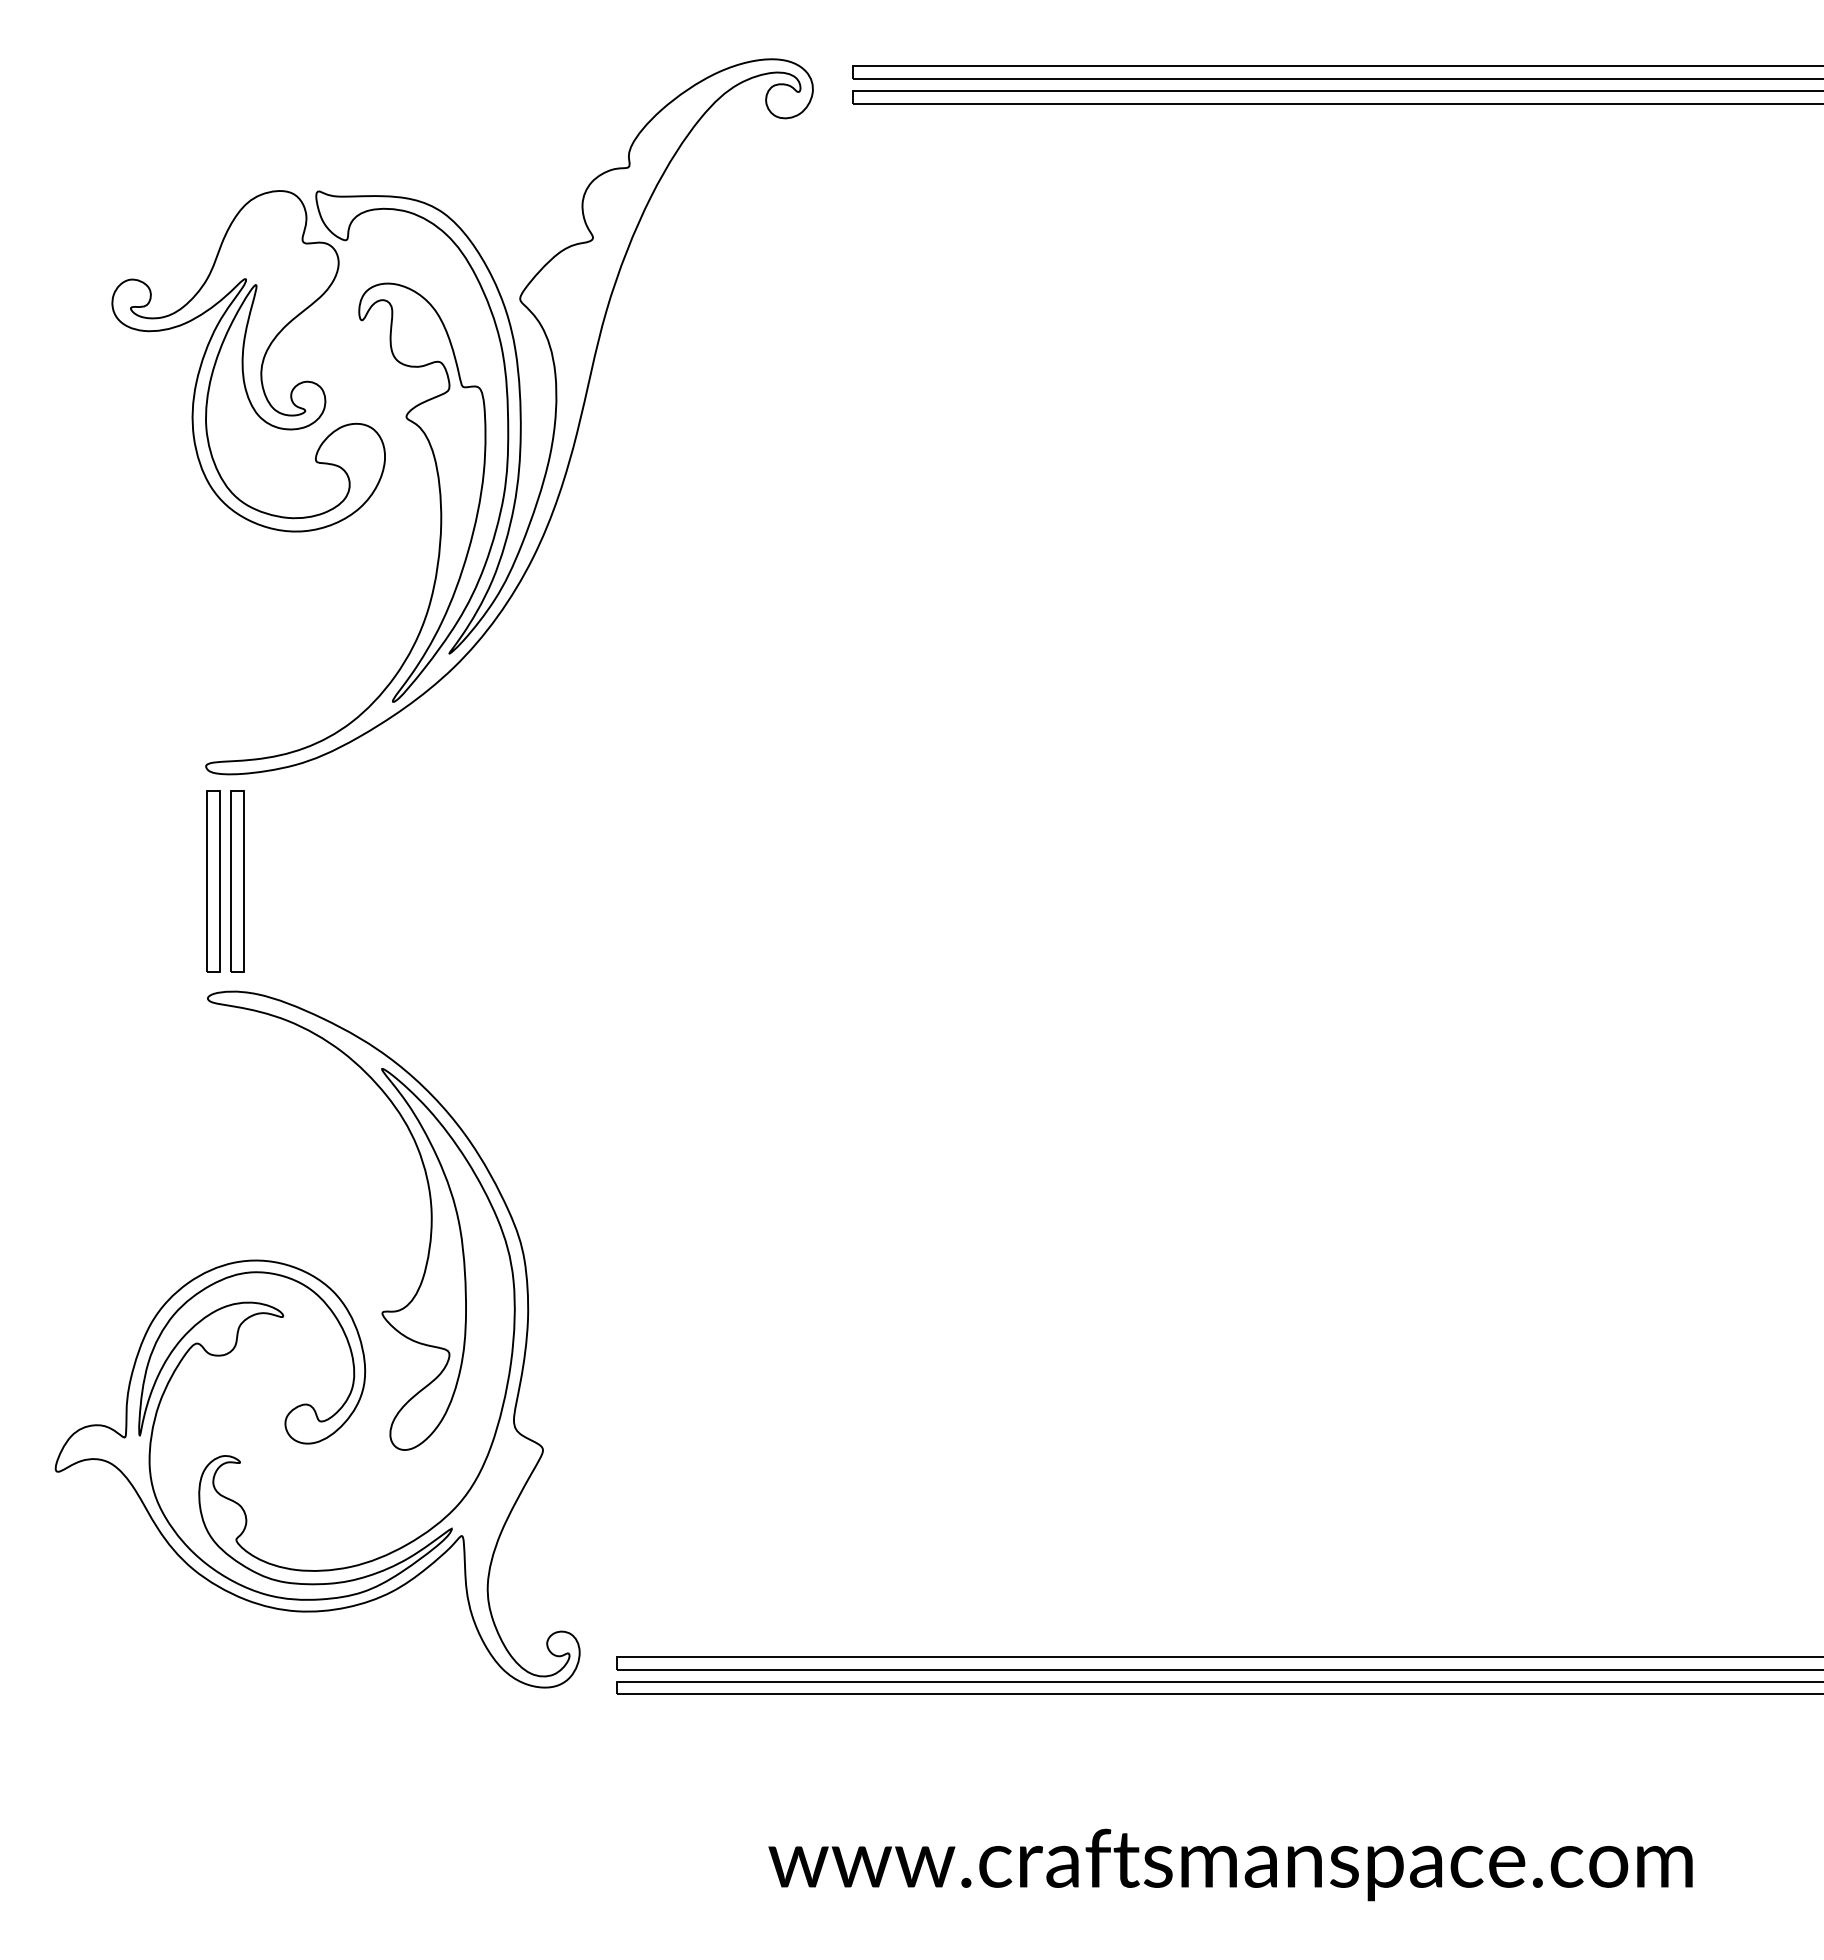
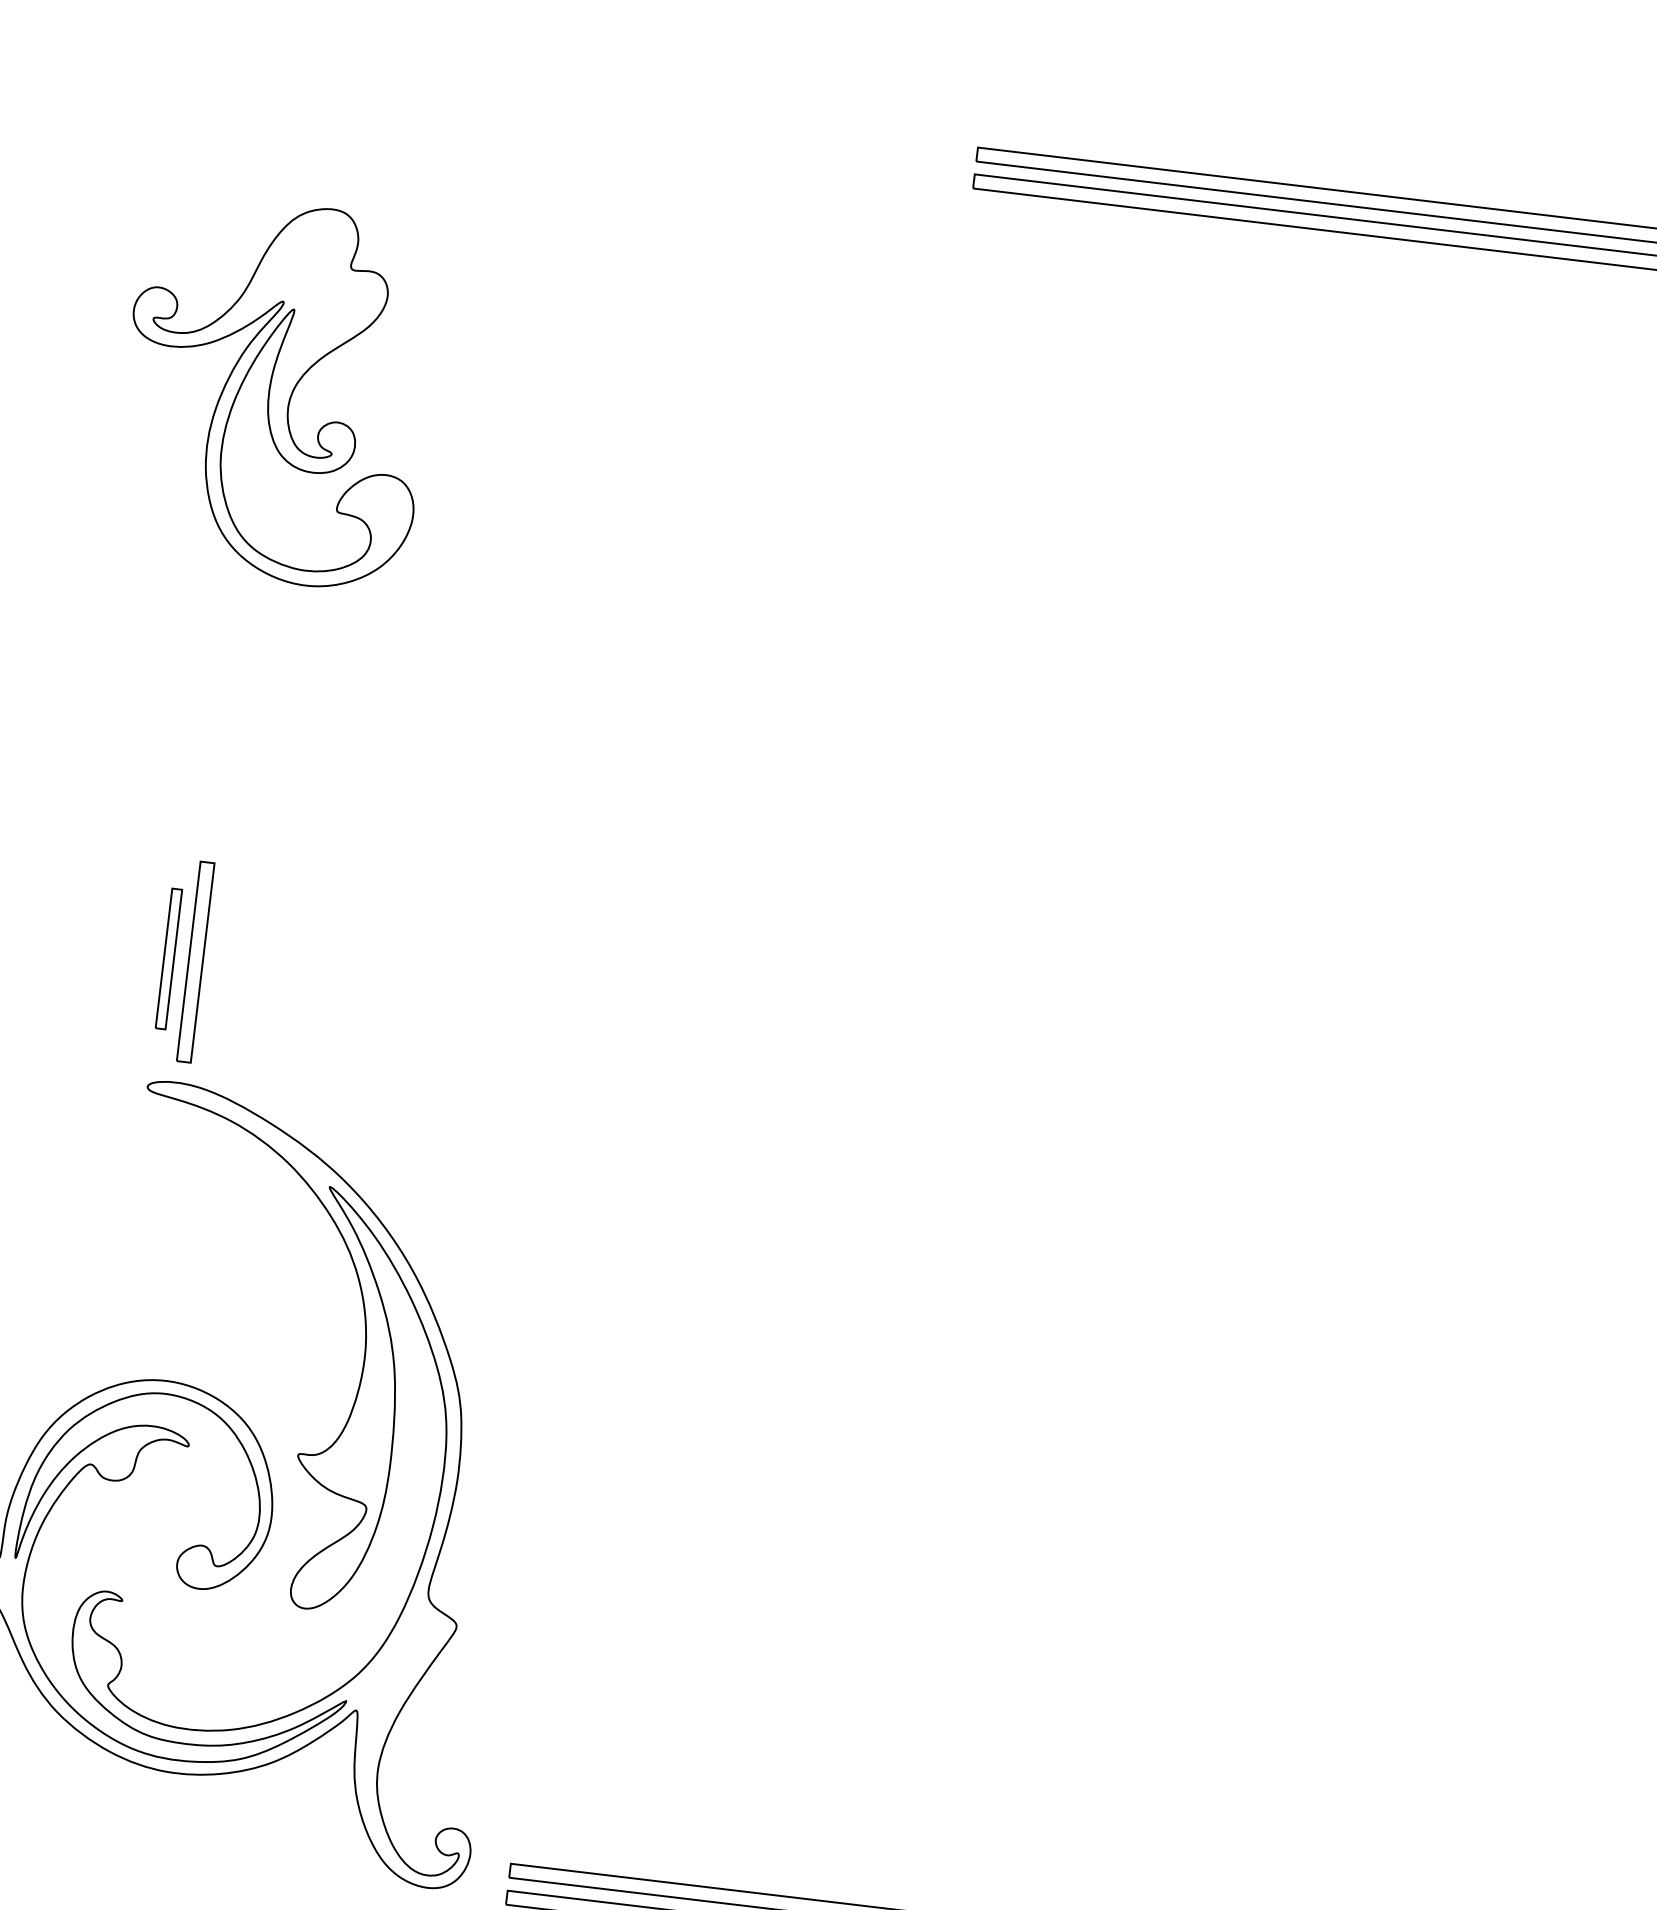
part: (509, 416) -> (555, 487), removed
part: (213, 881) -> (169, 959), size x0.7

